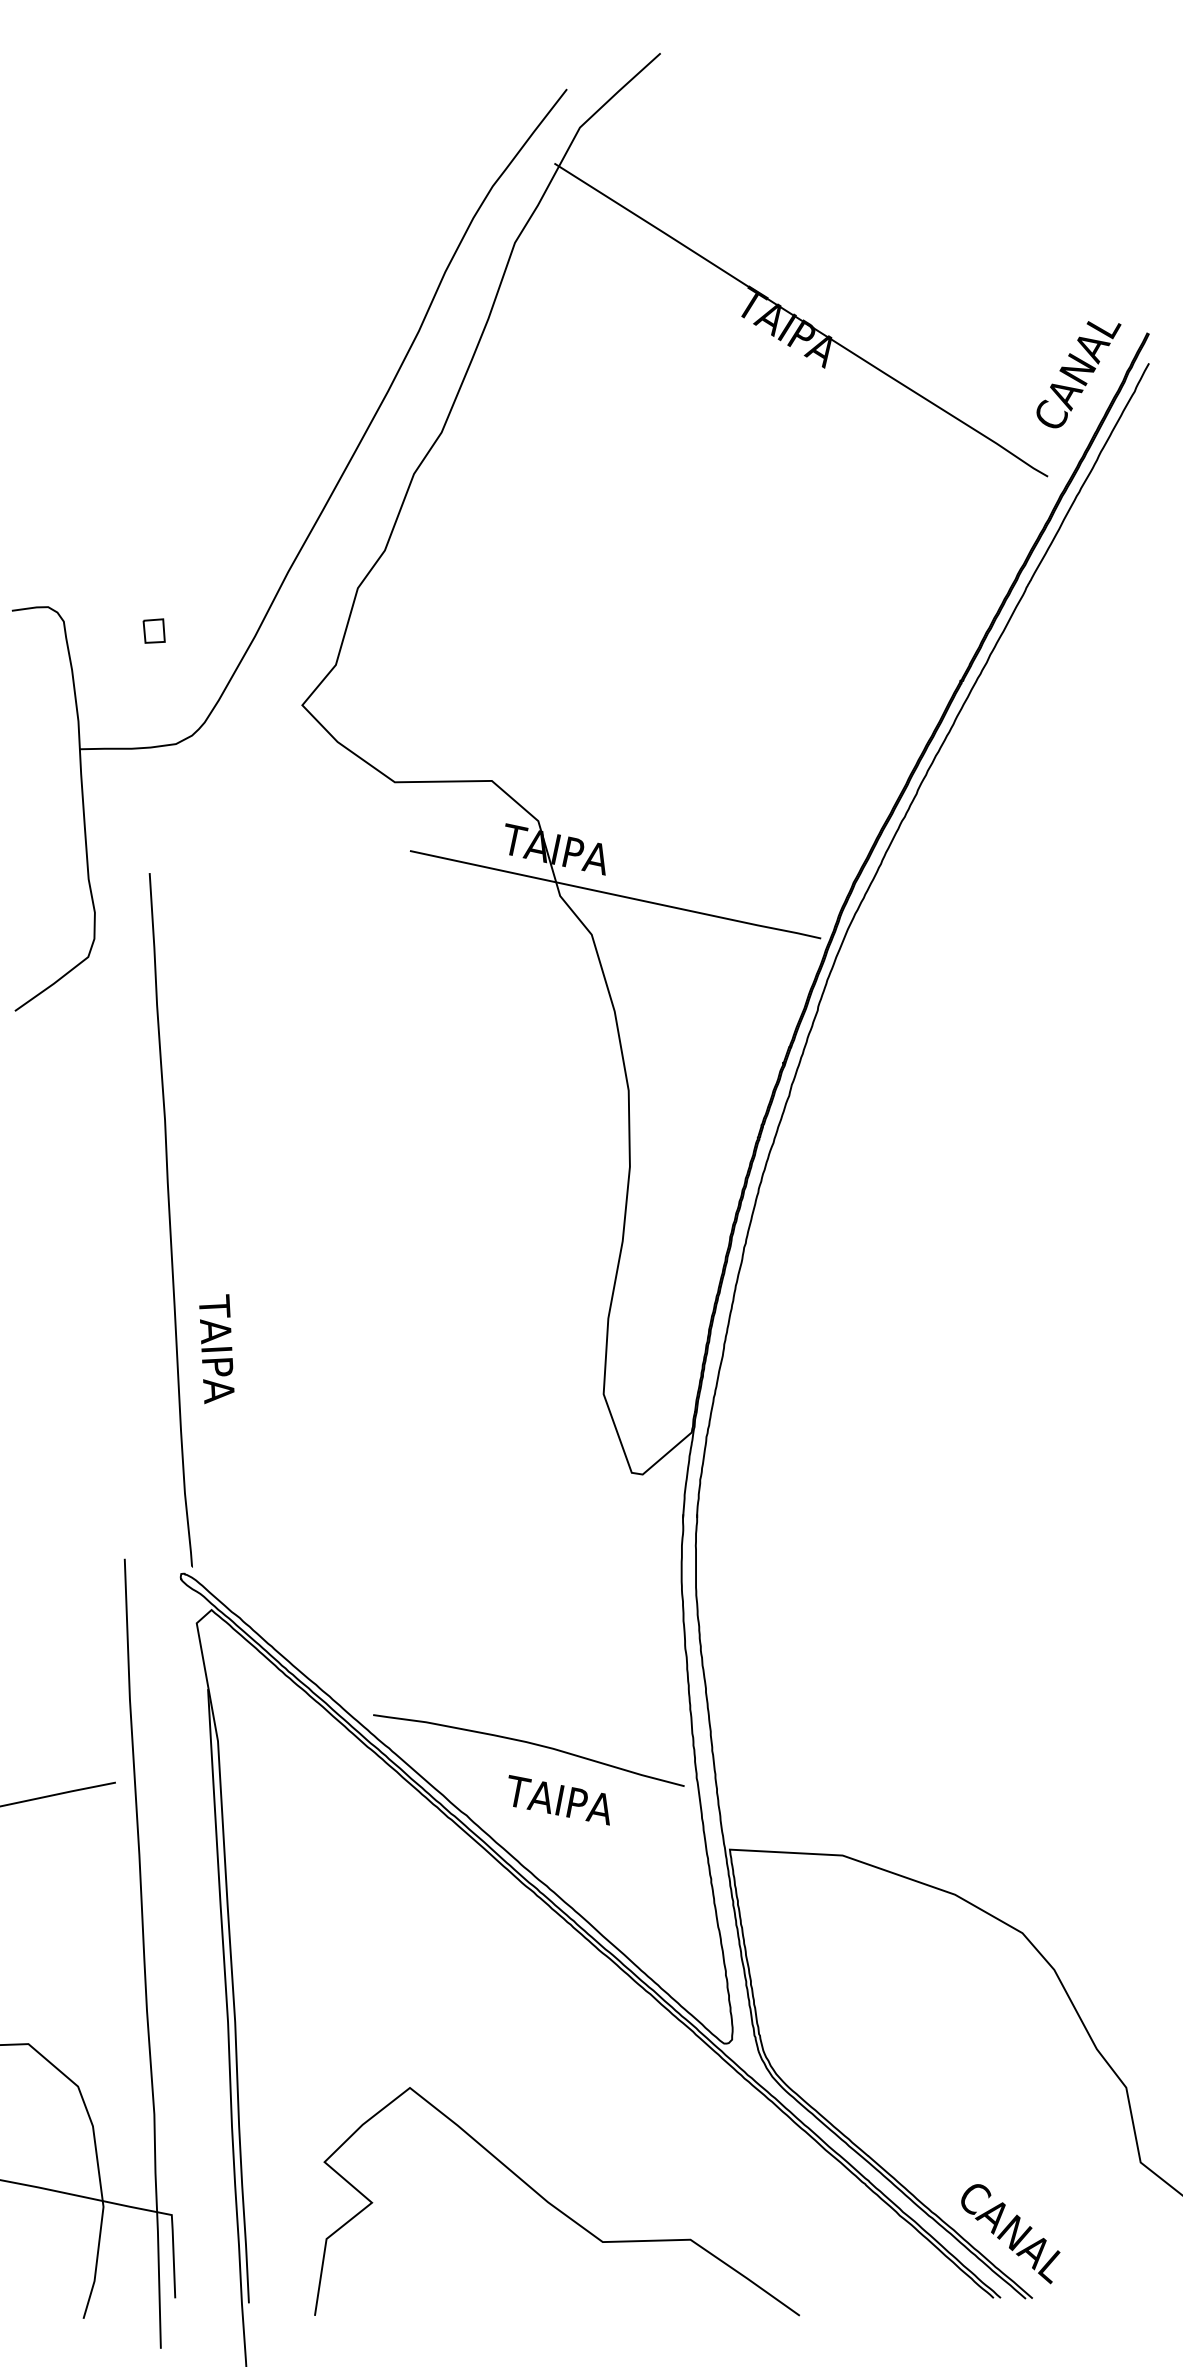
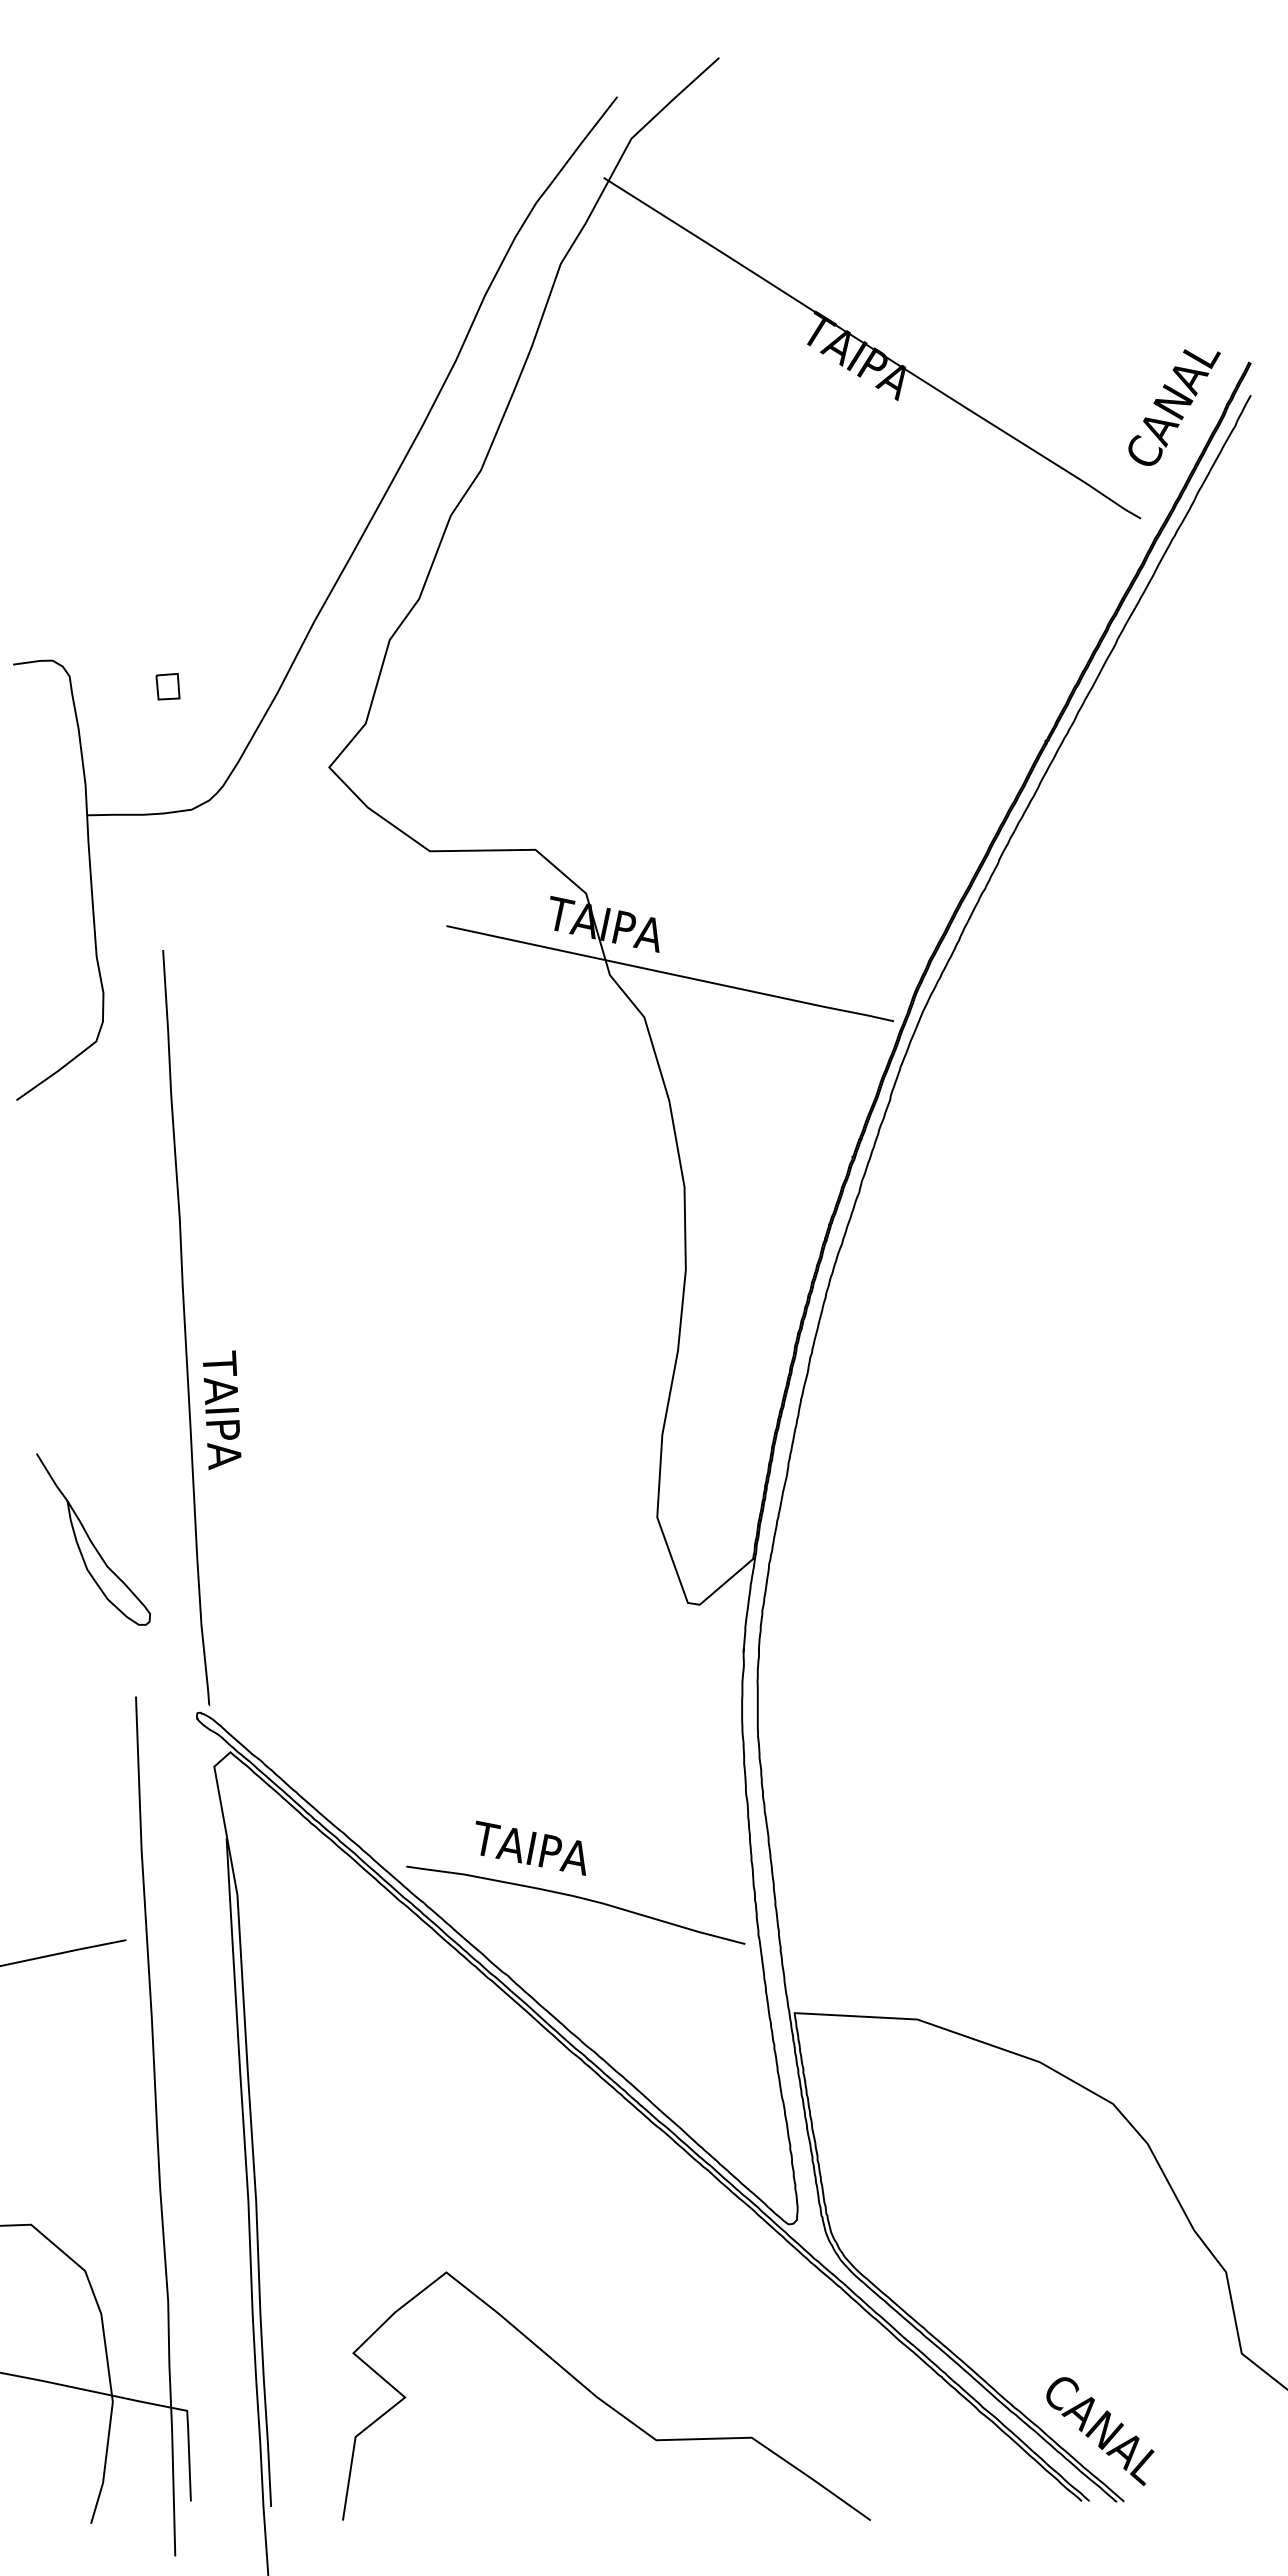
text: (217, 1349) -> (222, 1410), moved
curve: (83, 1415) -> (91, 1540), added
text: (558, 1799) -> (530, 1847), moved

